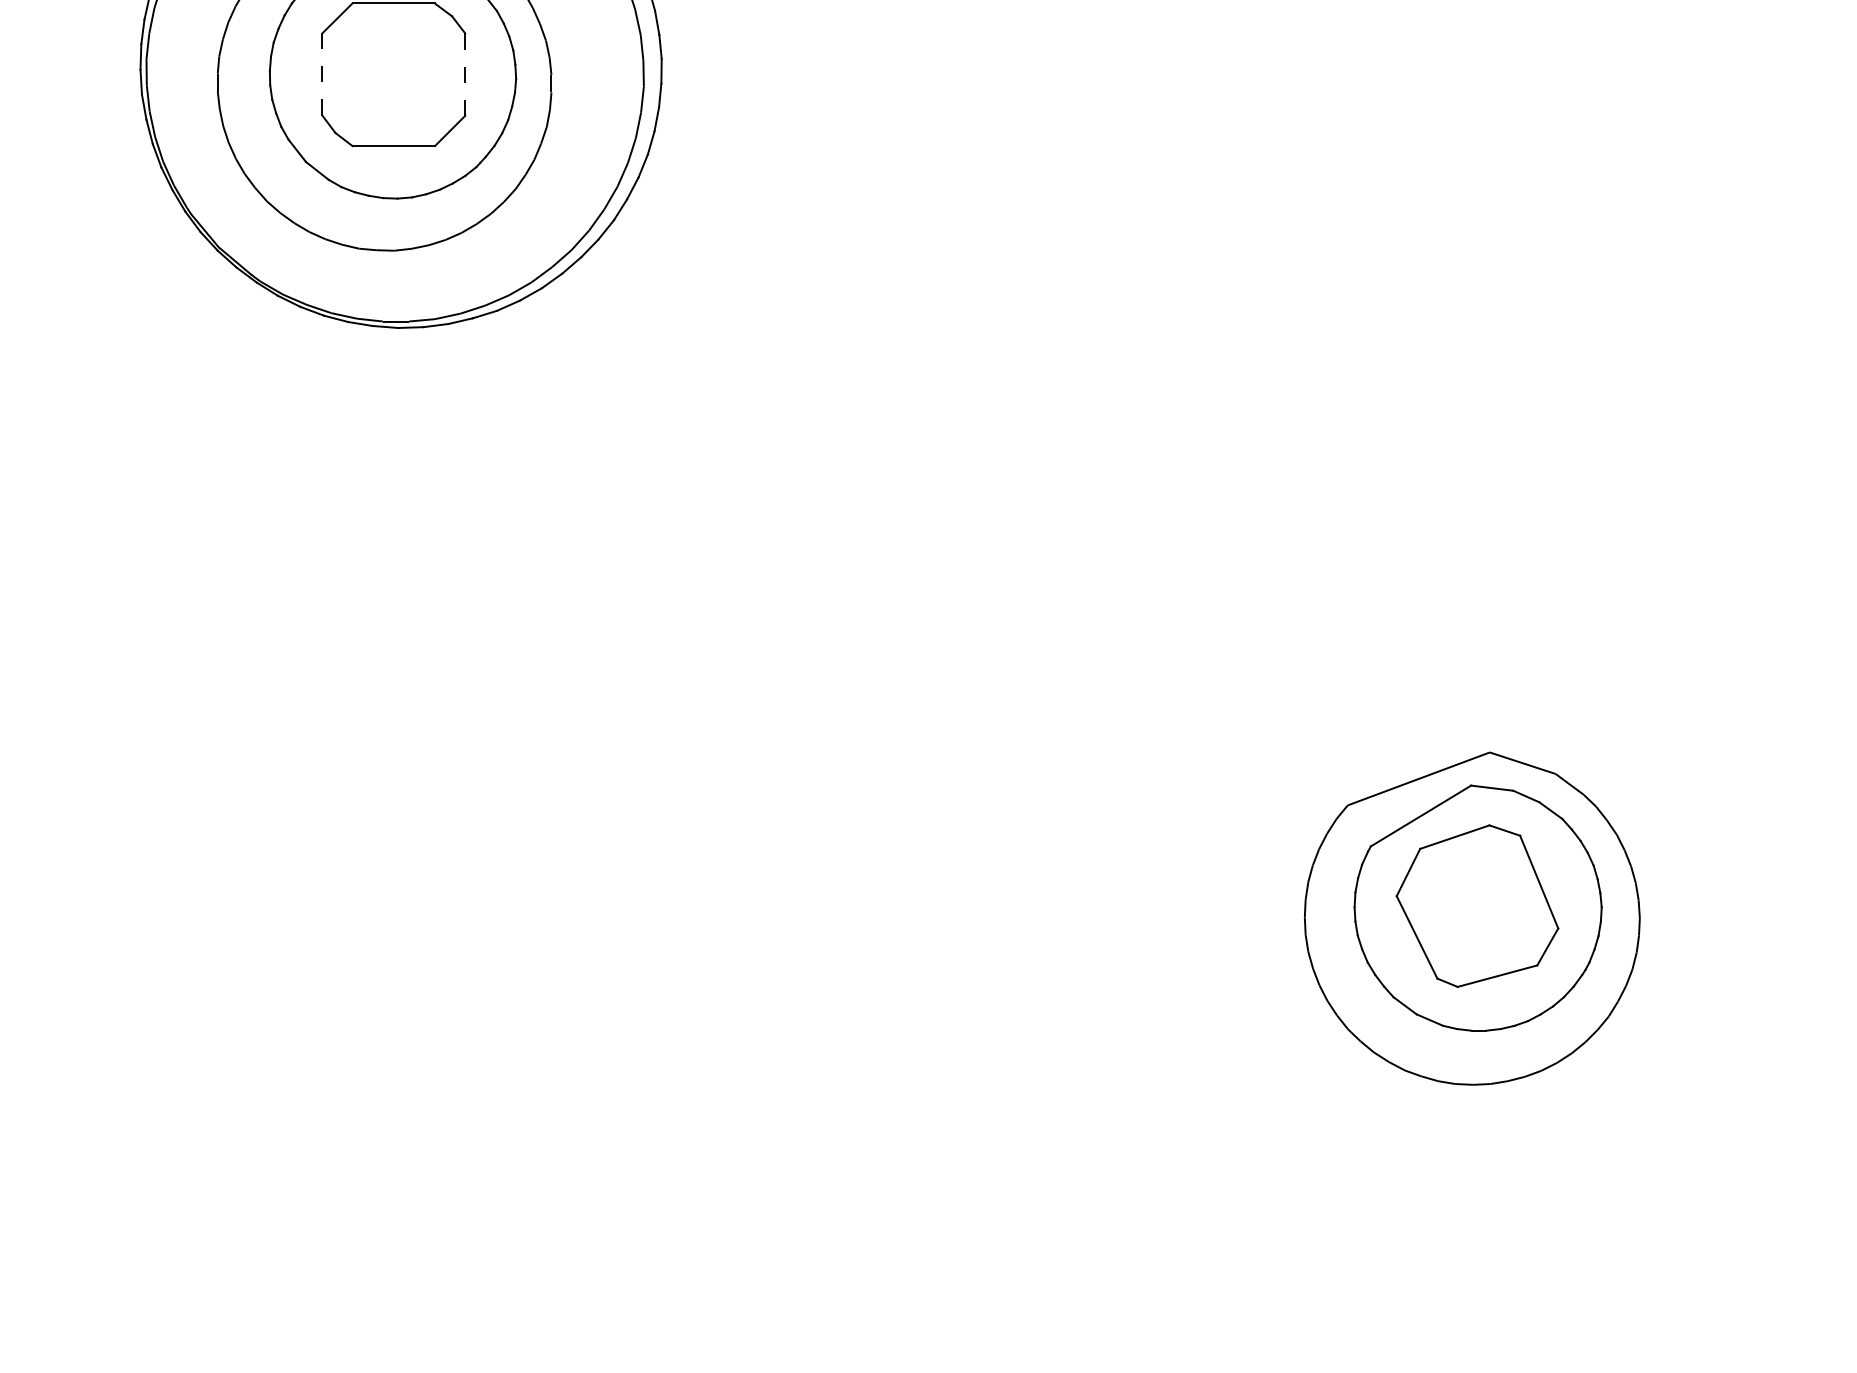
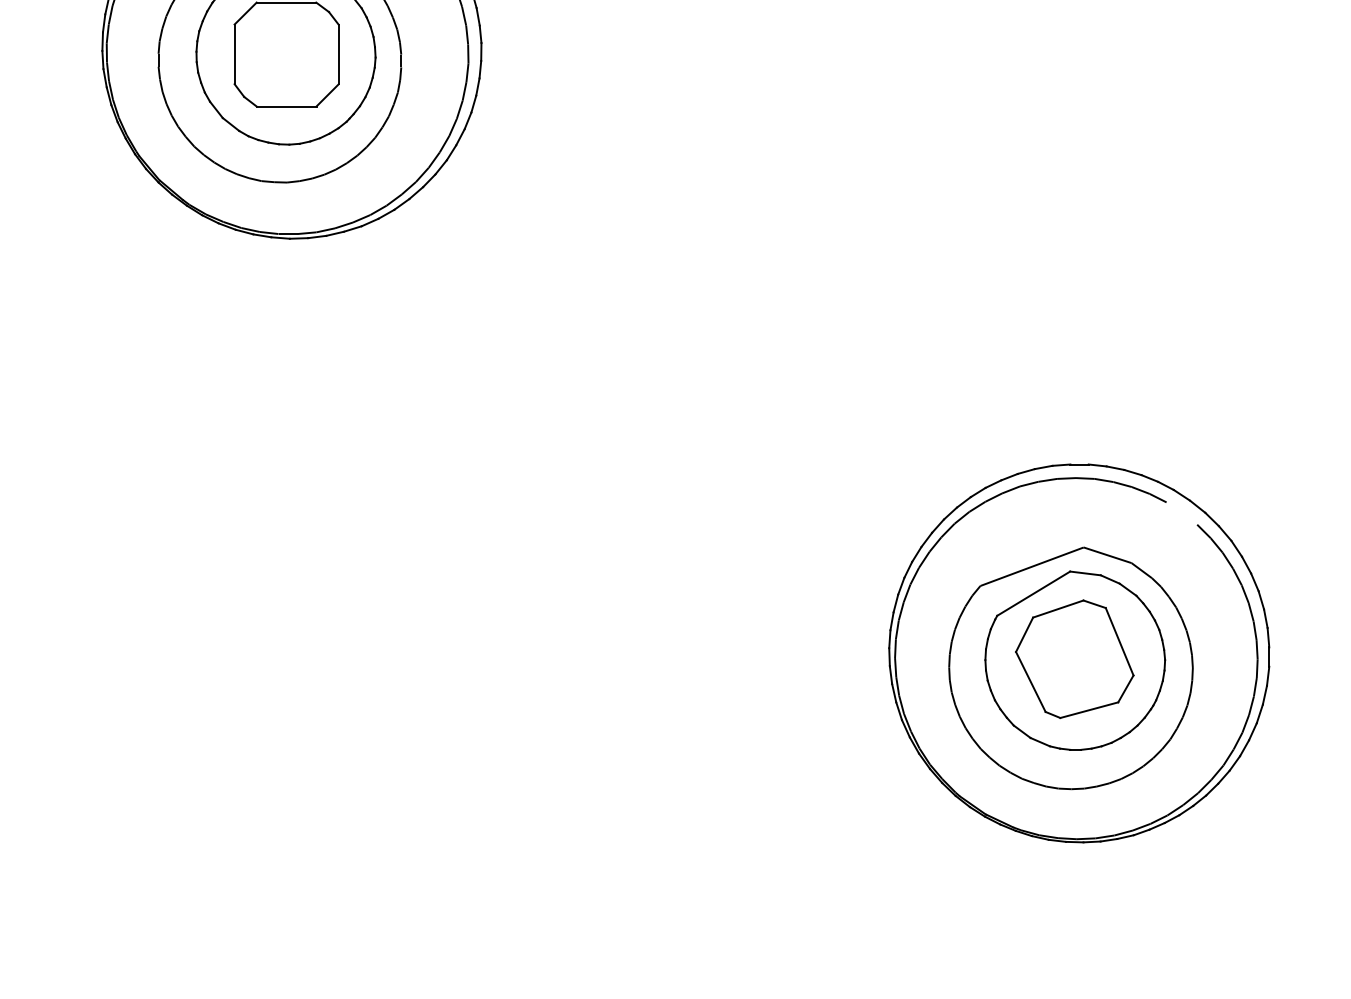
line: (322, 73) -> (234, 53), dashed -> solid
line: (465, 75) -> (338, 55), dashed -> solid
part: (1483, 897) -> (1079, 652), added

